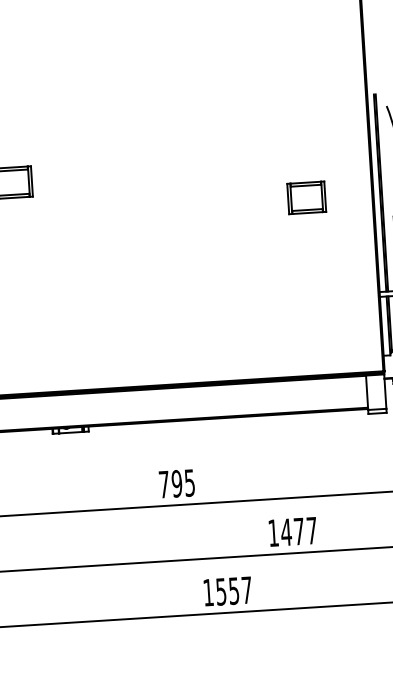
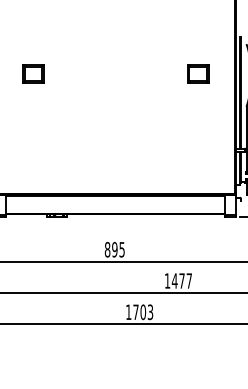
part: (307, 196) -> (198, 73), moved
text: (164, 484) -> (107, 249), 795 -> 895
text: (234, 591) -> (143, 312), 1557 -> 1703

